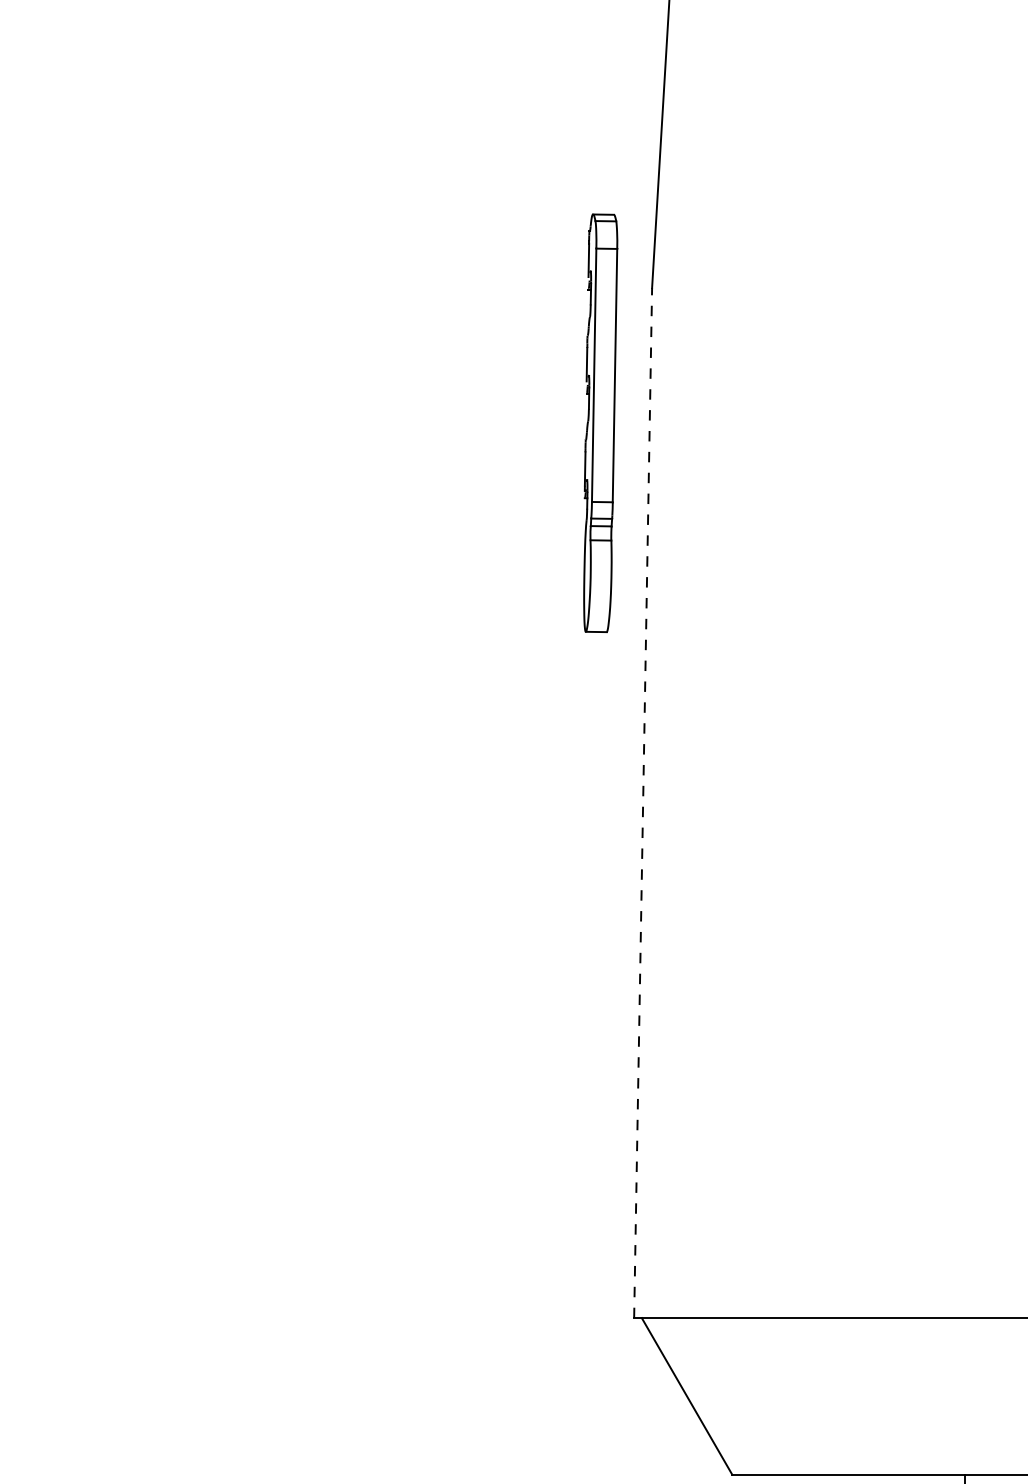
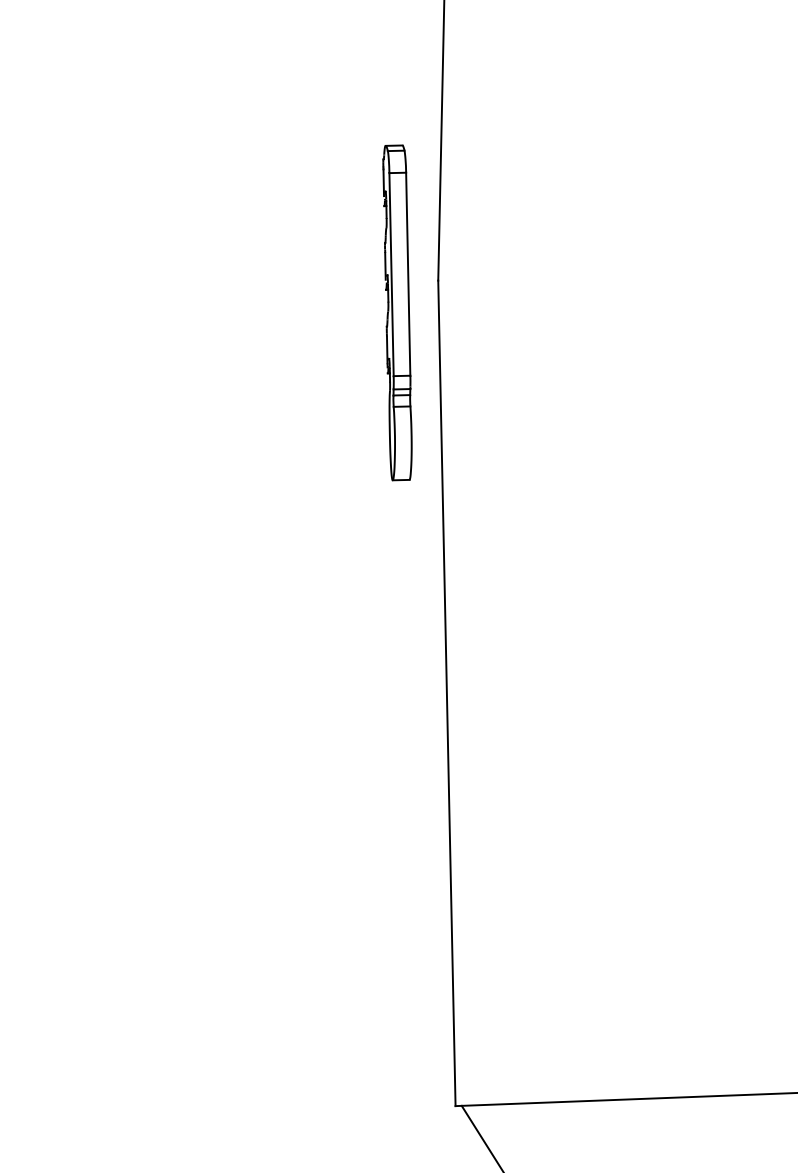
part: (600, 422) -> (398, 312), moved
line: (643, 802) -> (447, 692), dashed -> solid

